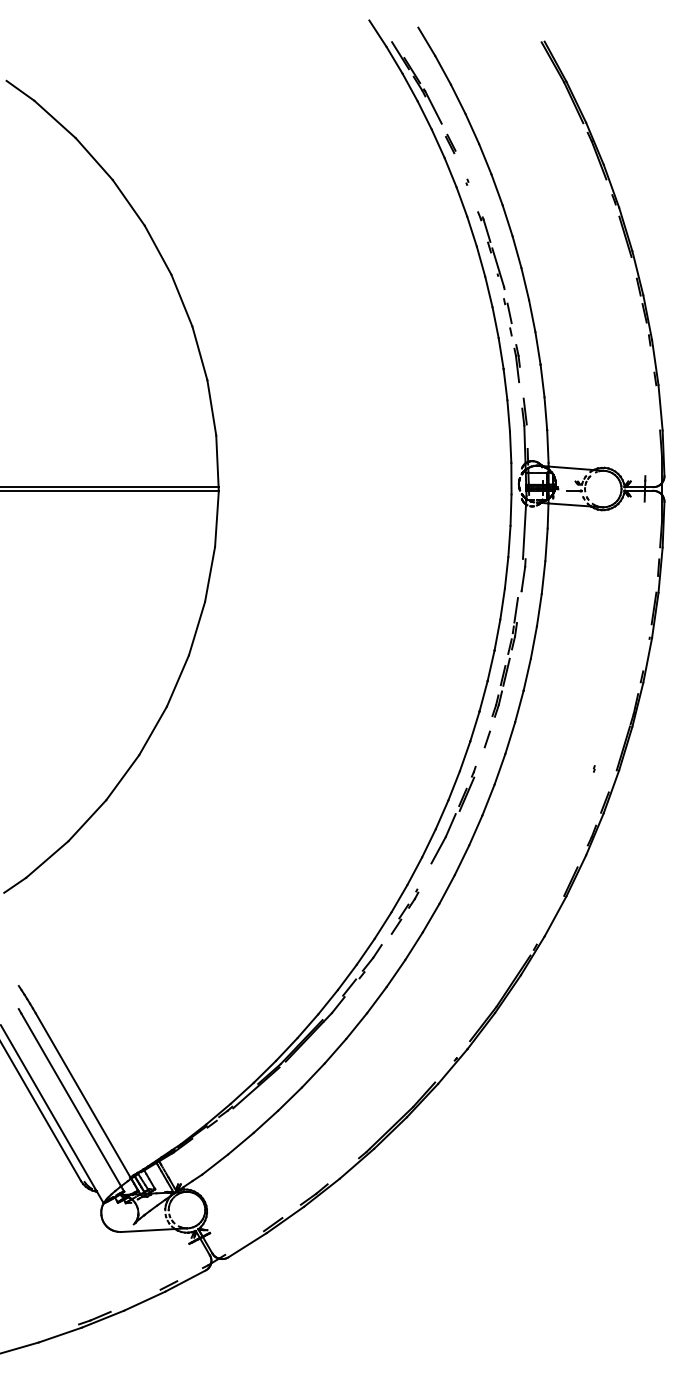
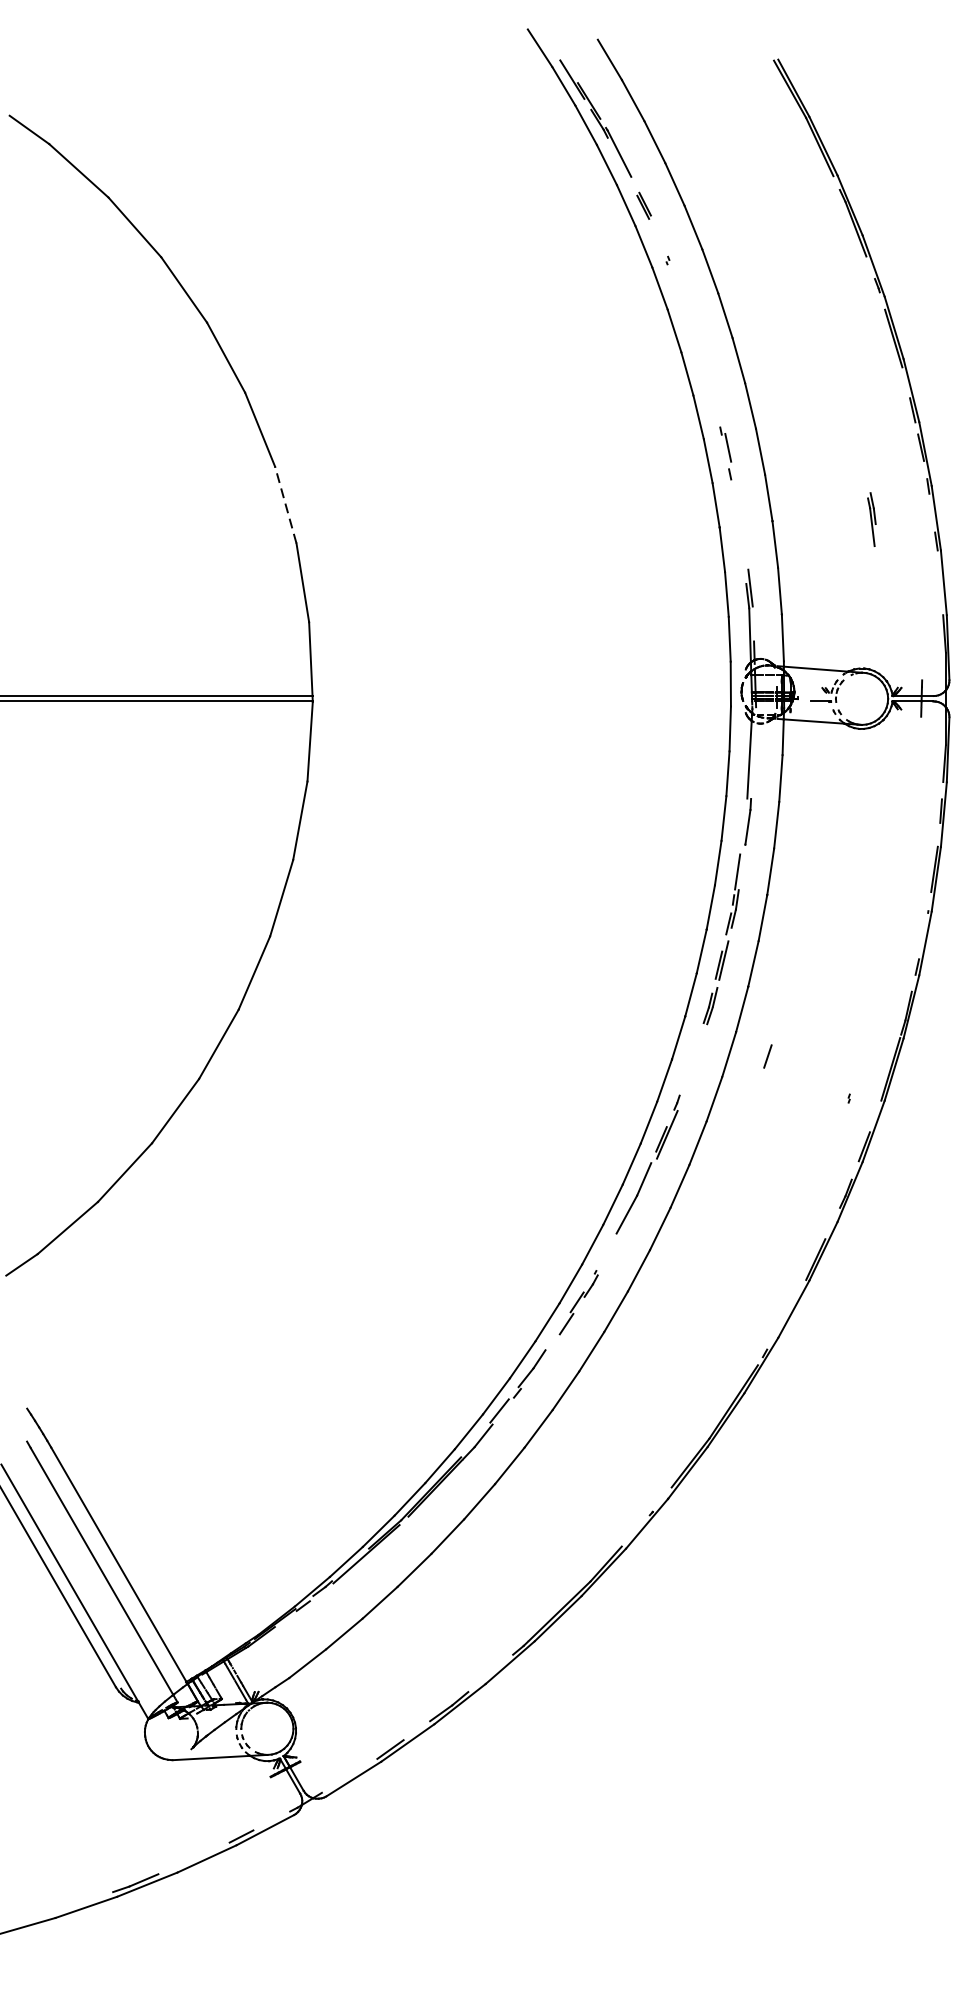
part: (491, 250) -> (702, 358), removed
line: (199, 353) -> (285, 505), solid -> dashed
part: (516, 363) -> (870, 519), moved
line: (486, 739) -> (766, 1056), moved

